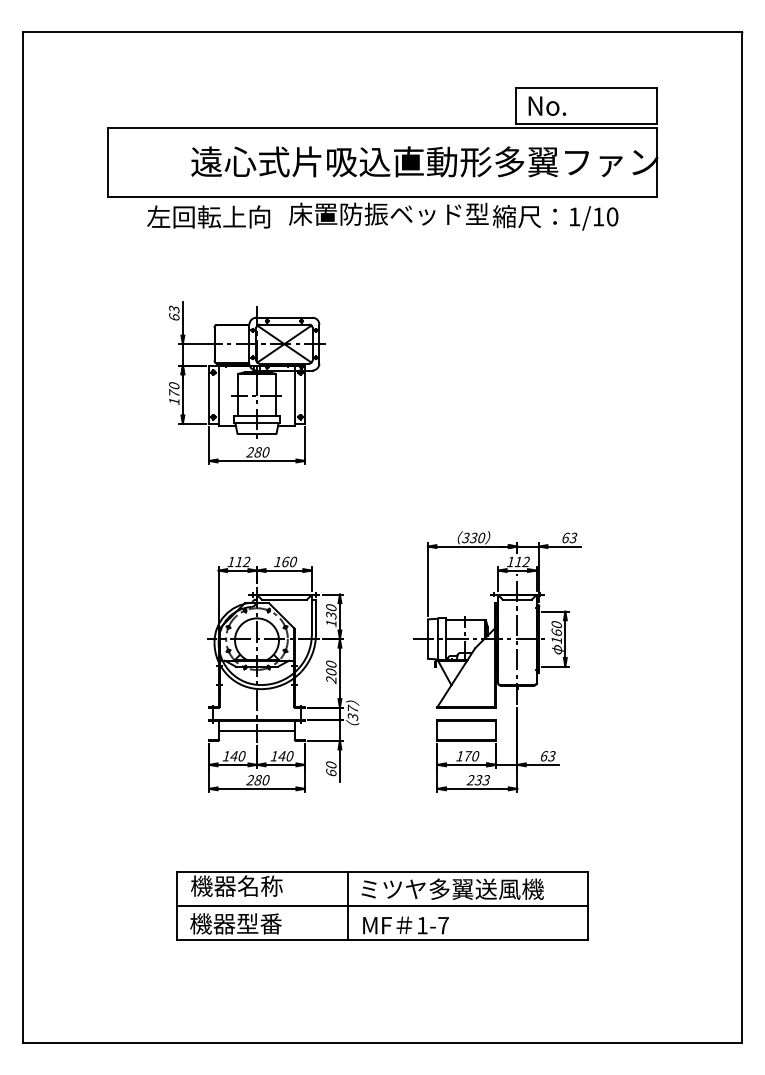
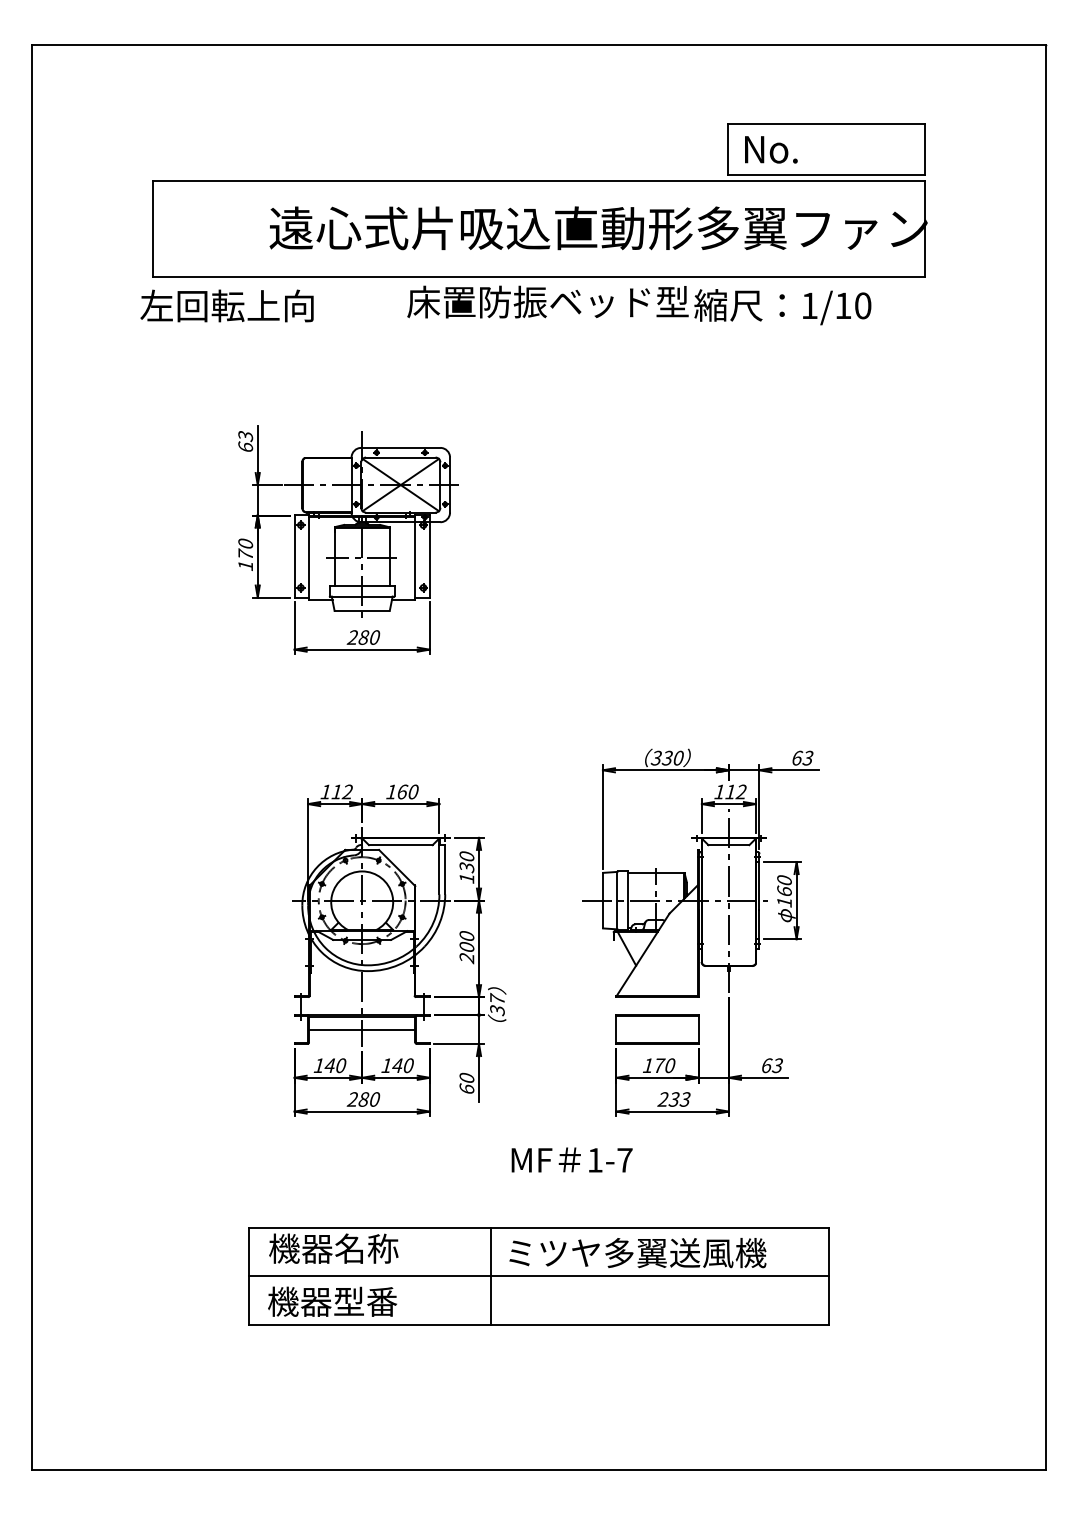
text: (208, 216) -> (226, 305), moved
text: (405, 925) -> (571, 1159), moved

